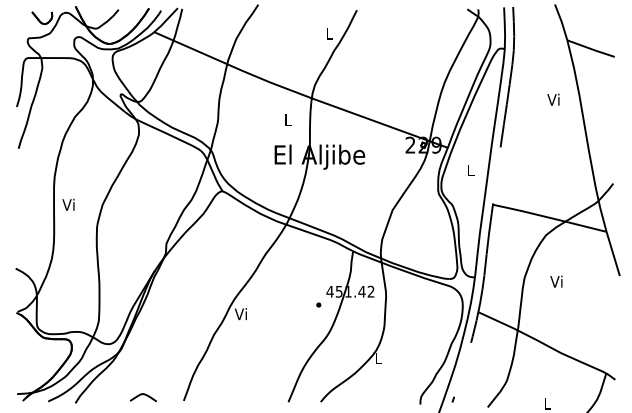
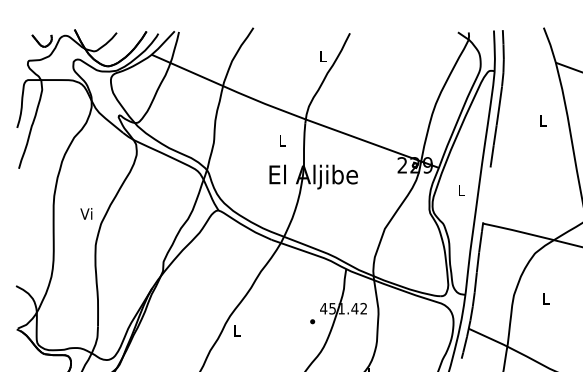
text: (553, 99) -> (542, 120), Vi -> L
text: (68, 204) -> (86, 213), moved
text: (556, 281) -> (545, 298), Vi -> L
text: (240, 314) -> (236, 330), Vi -> L

